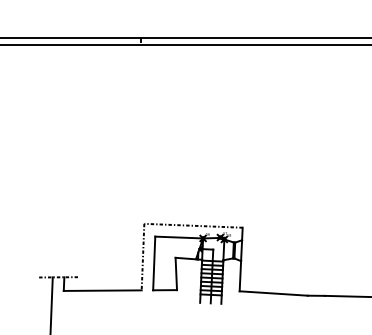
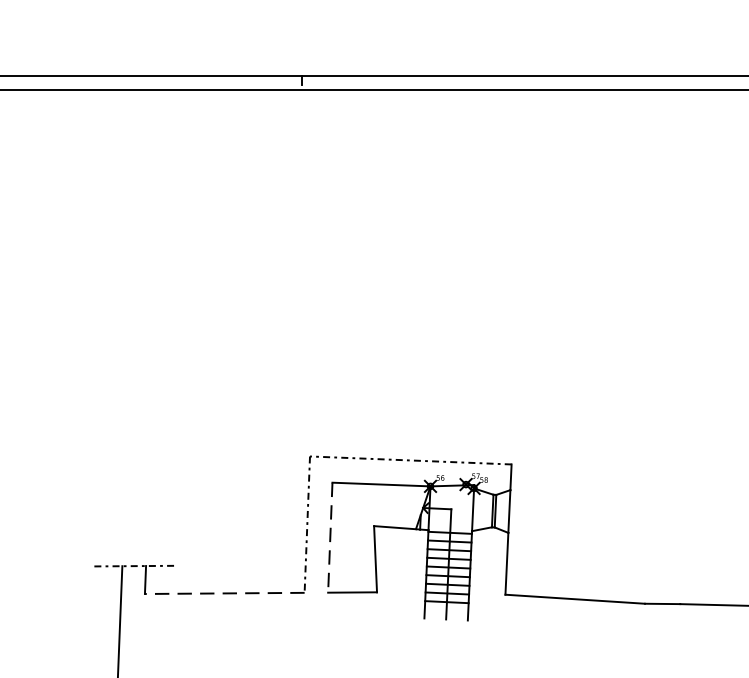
line: (154, 263) -> (330, 537), solid -> dashed
line: (102, 290) -> (224, 593), solid -> dashed

